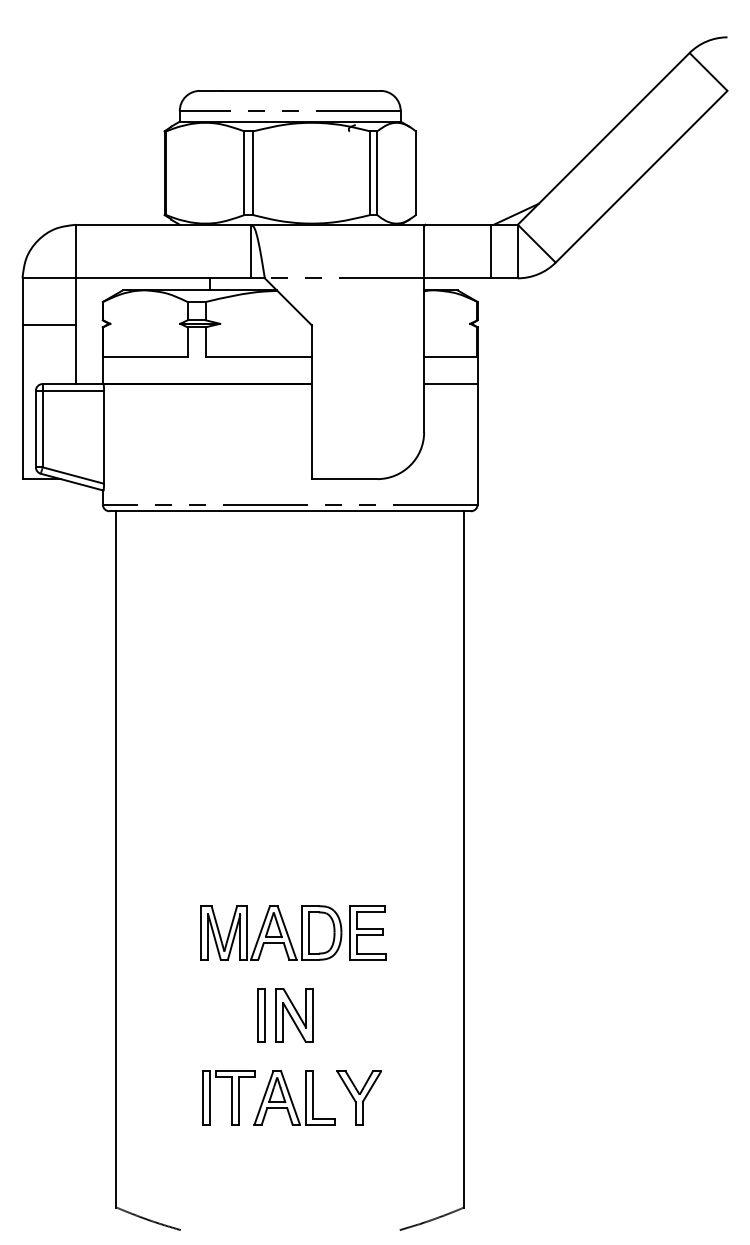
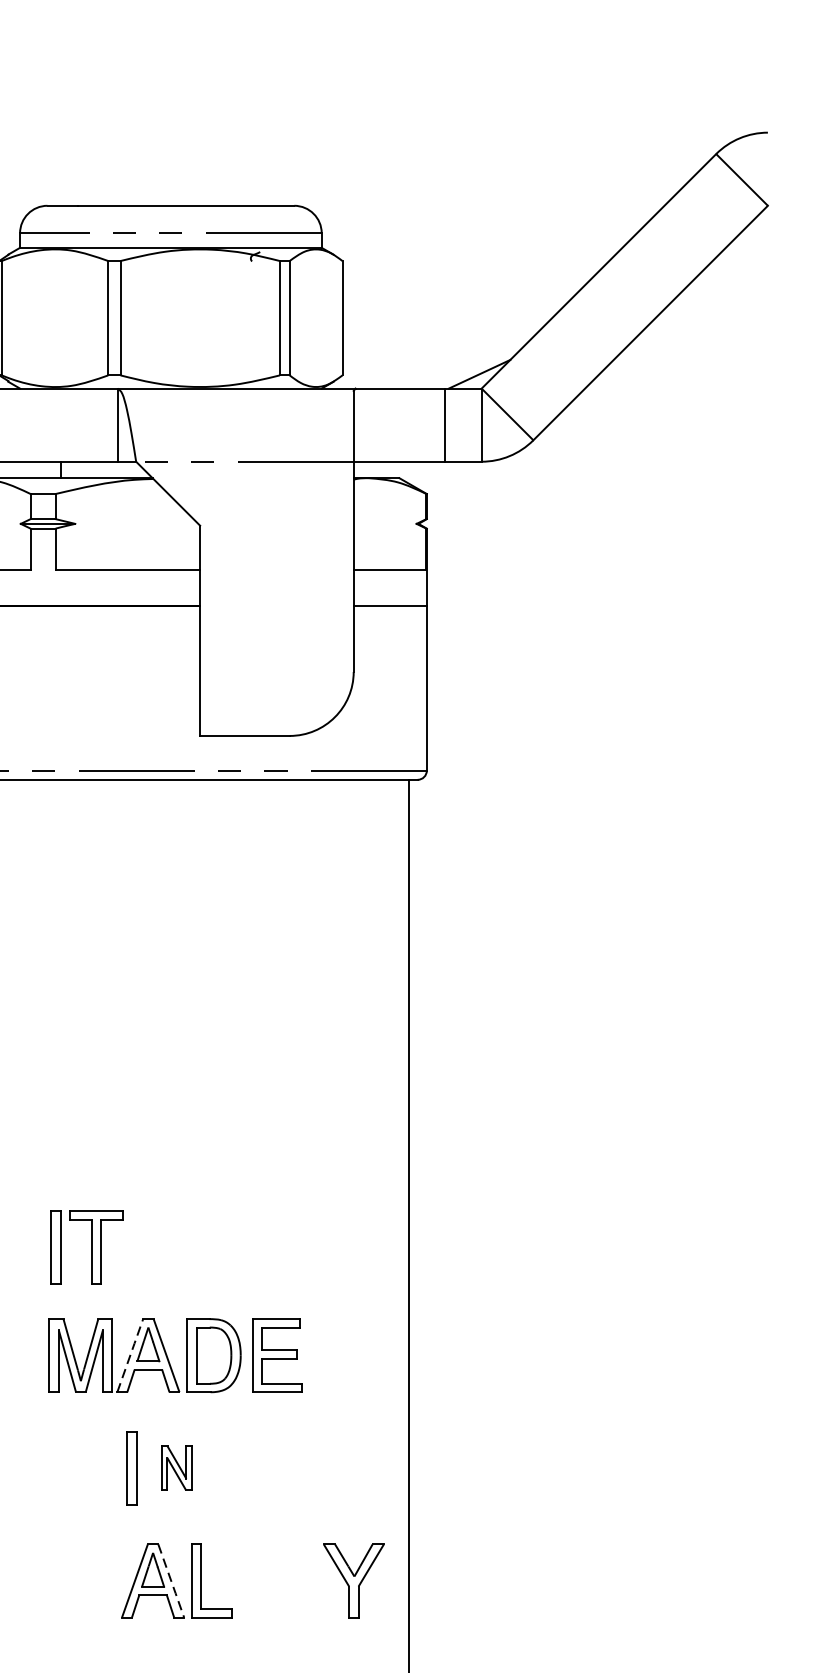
line: (260, 932) -> (130, 1355), solid -> dashed
part: (294, 1015) -> (176, 1468), size x0.6
part: (228, 1097) -> (86, 1247), moved
part: (358, 1097) -> (352, 1580), moved
line: (290, 1098) -> (171, 1581), solid -> dashed

